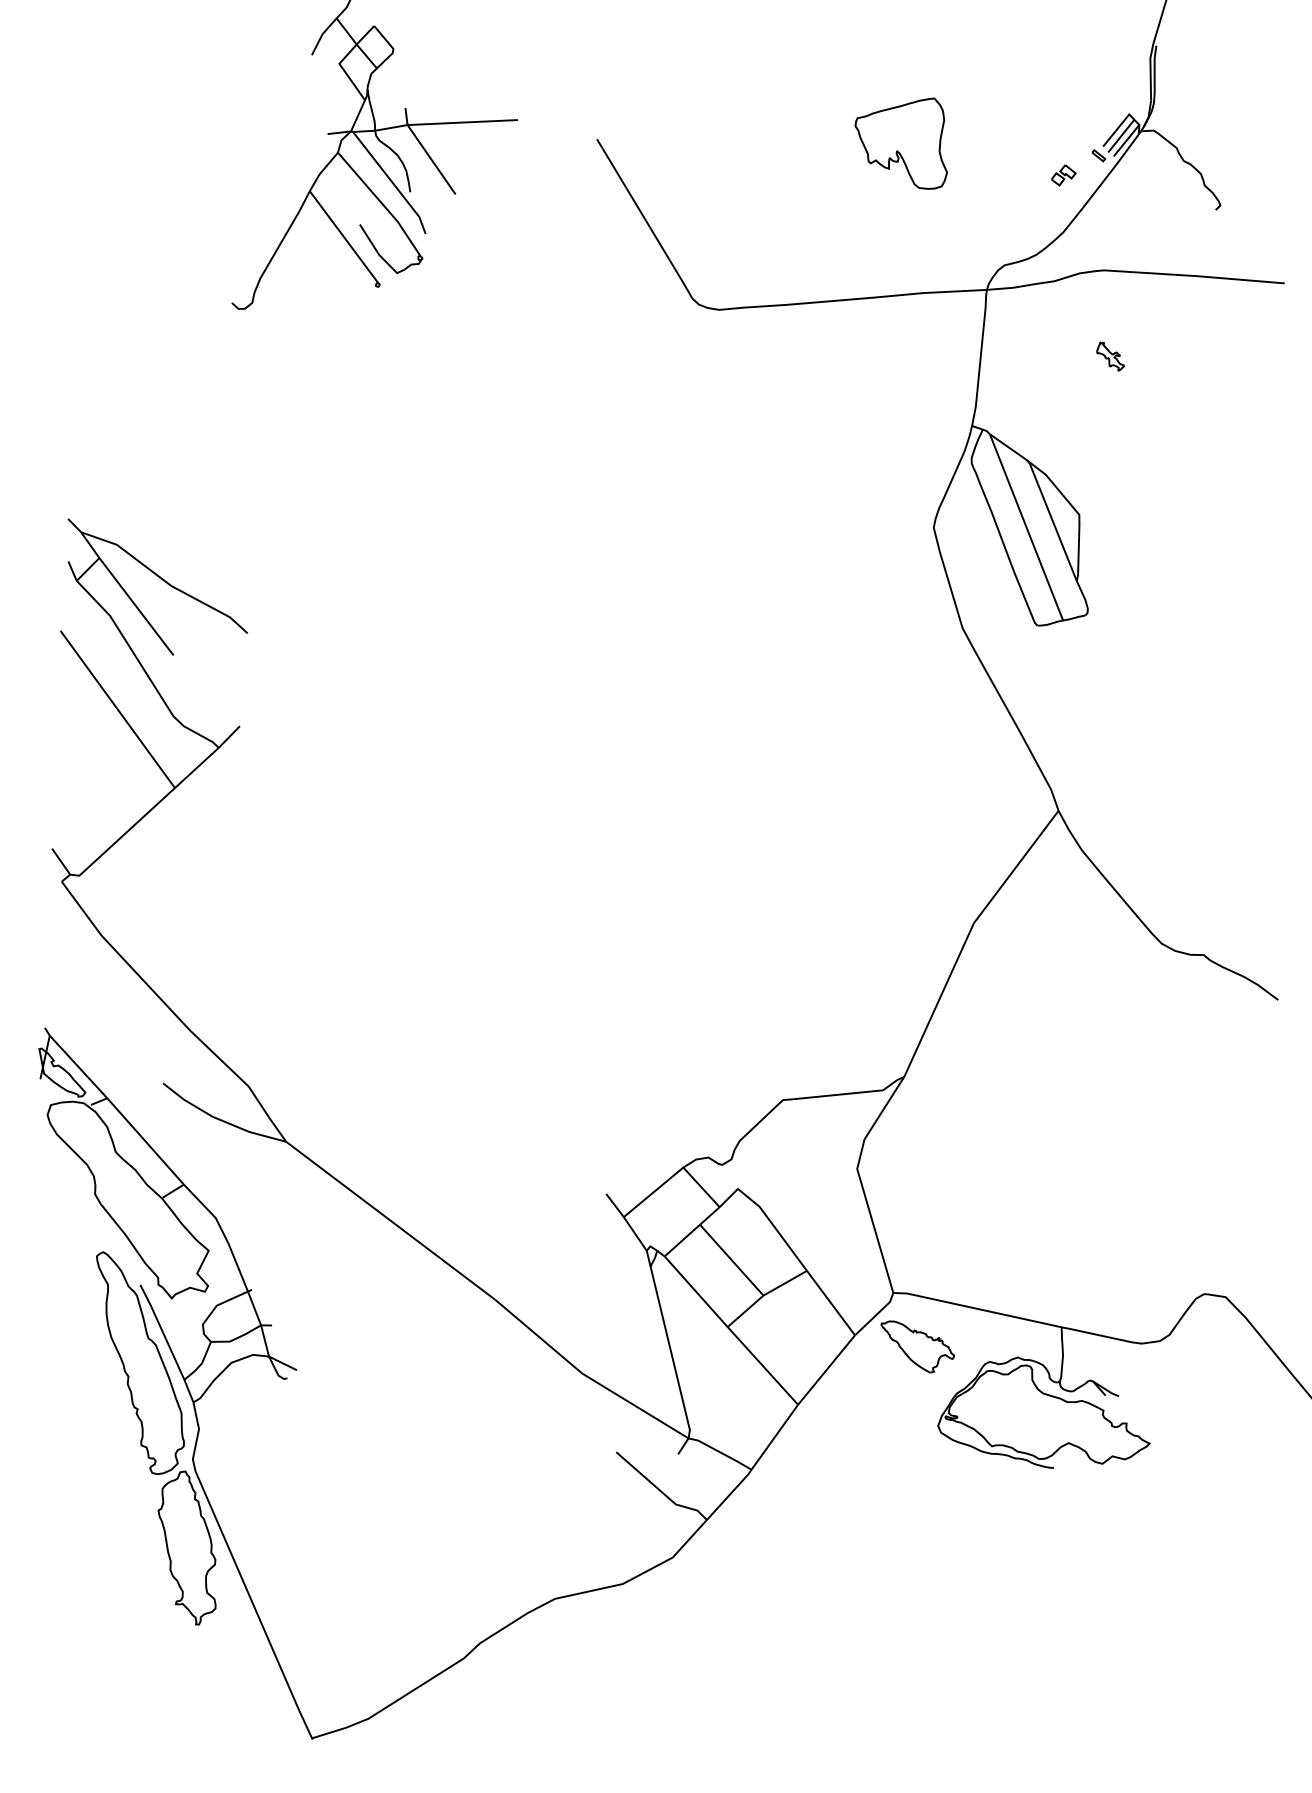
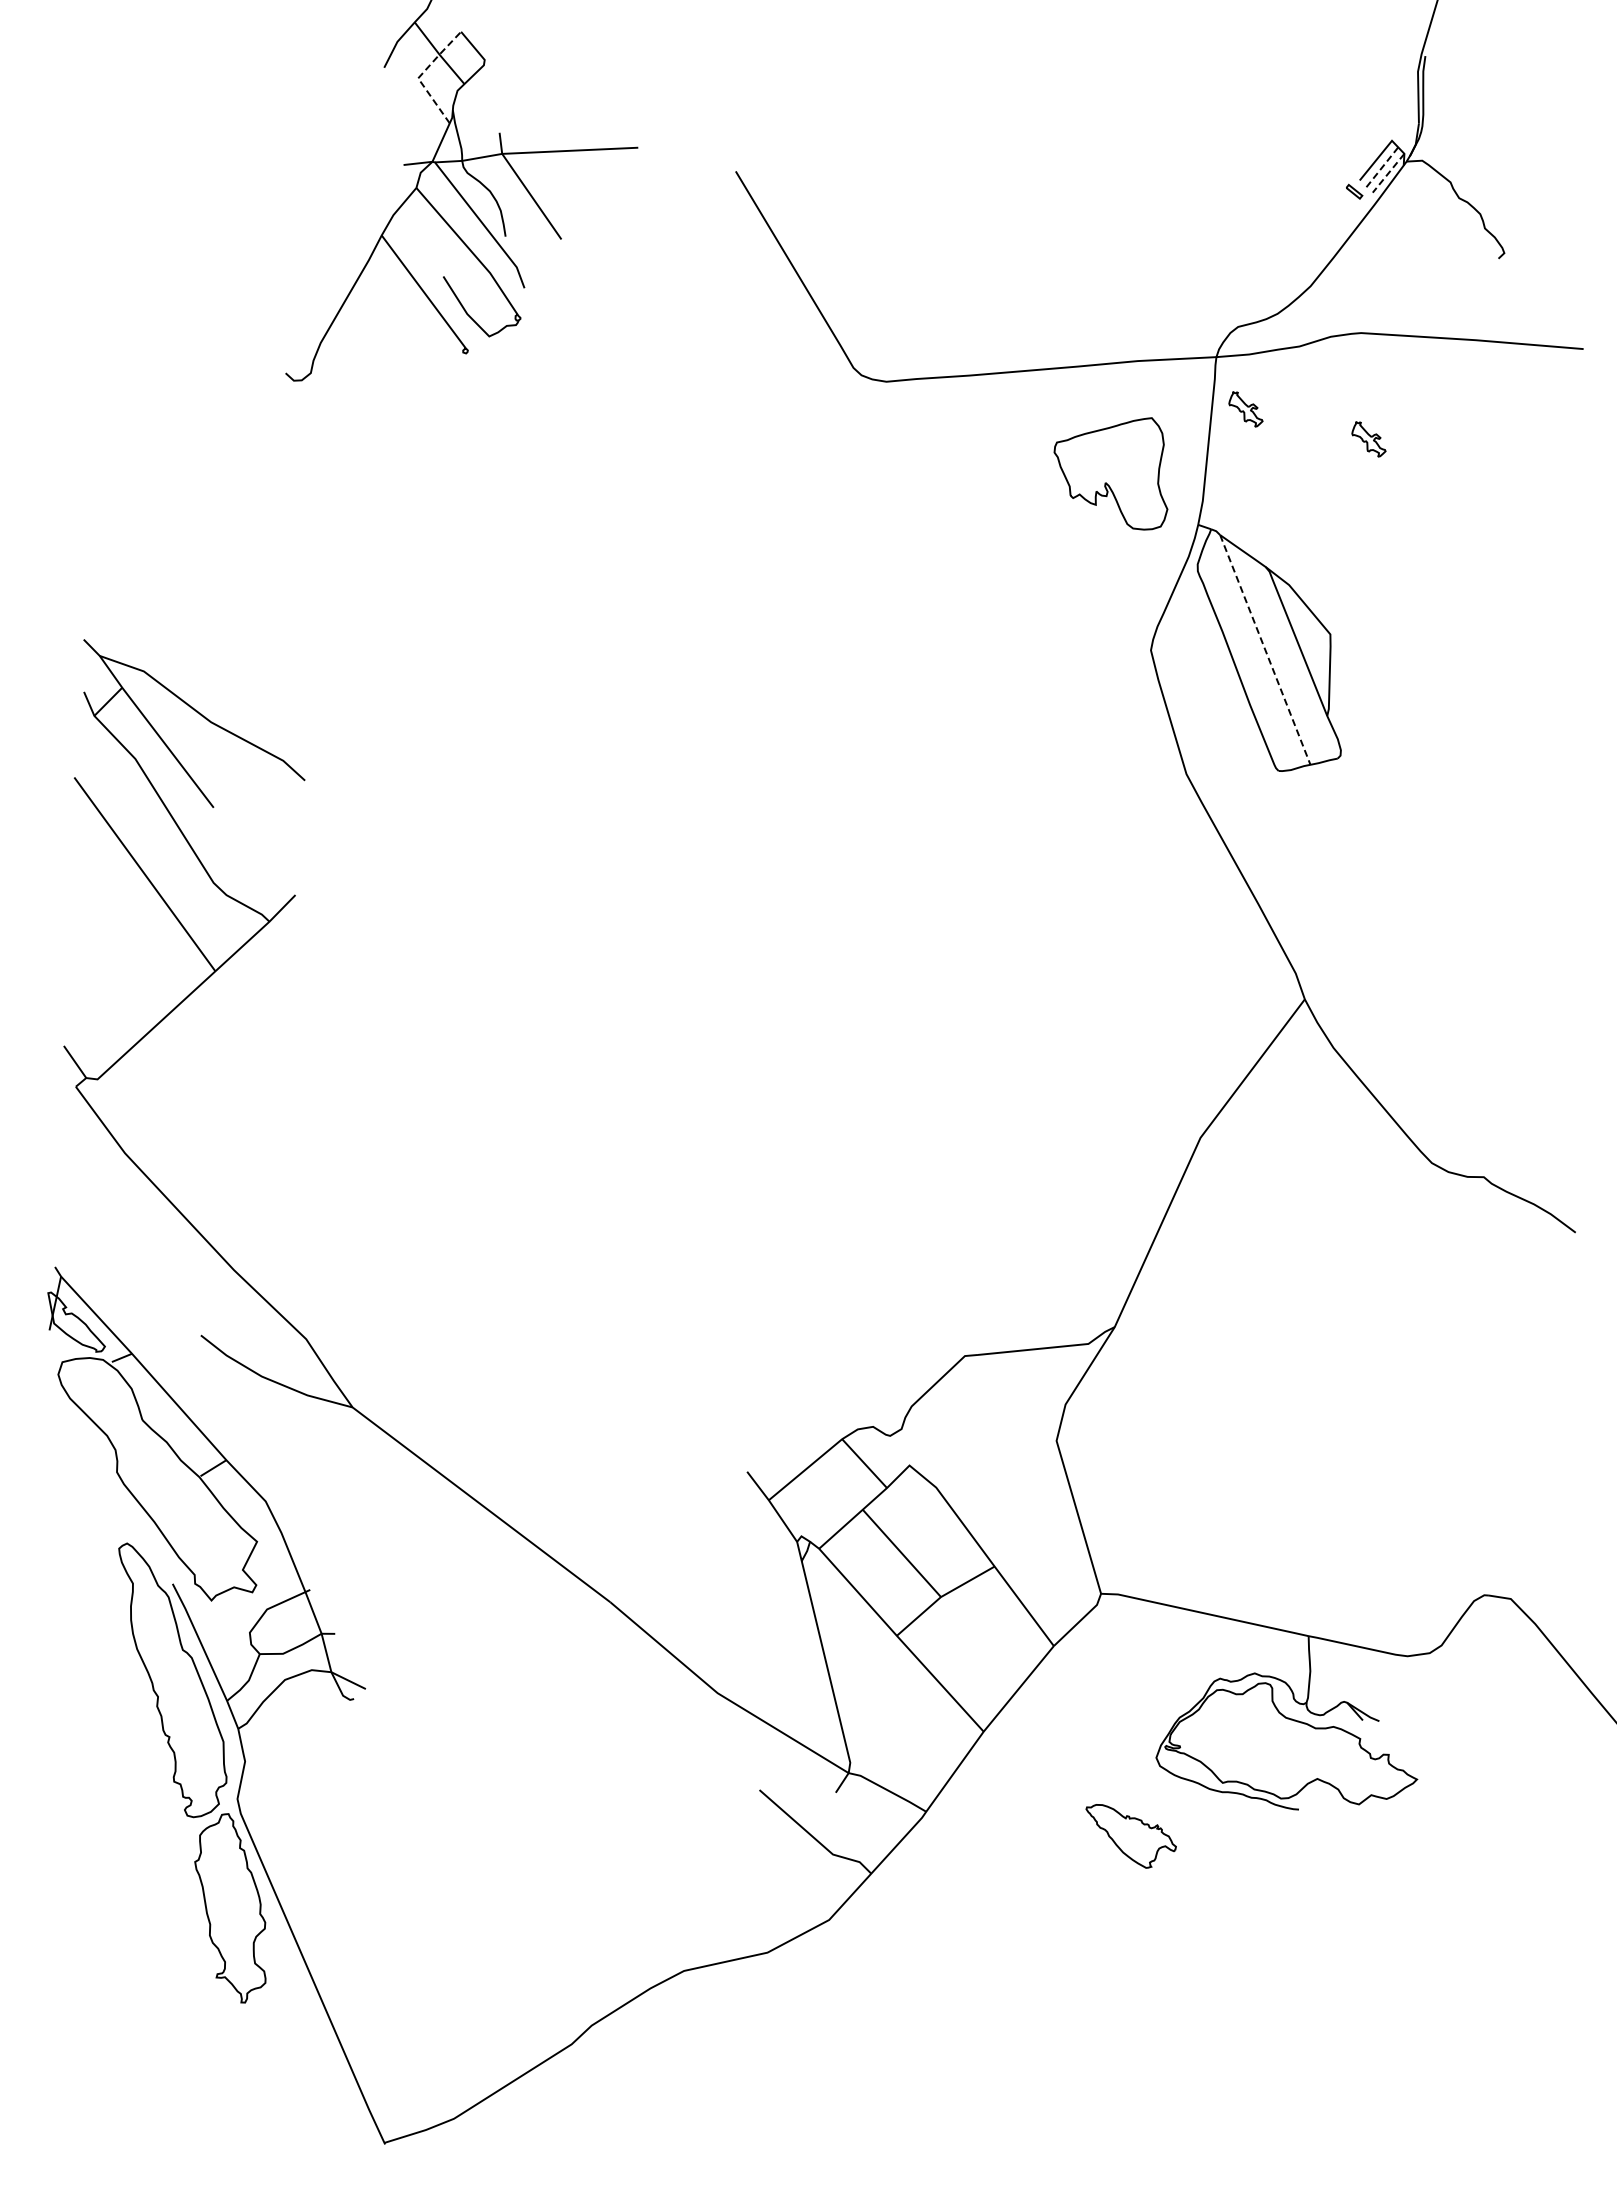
line: (342, 60) -> (421, 74), solid -> dashed
line: (1121, 136) -> (1382, 167), solid -> dashed
line: (1126, 140) -> (1388, 173), solid -> dashed
part: (900, 143) -> (1110, 473), moved
part: (1063, 175) -> (1310, 215), removed
part: (1010, 332) -> (1245, 409), added
line: (1026, 527) -> (1265, 650), solid -> dashed
part: (917, 1347) -> (1130, 1836), moved

